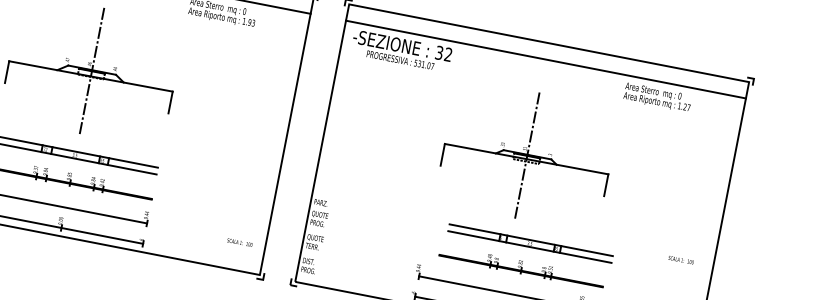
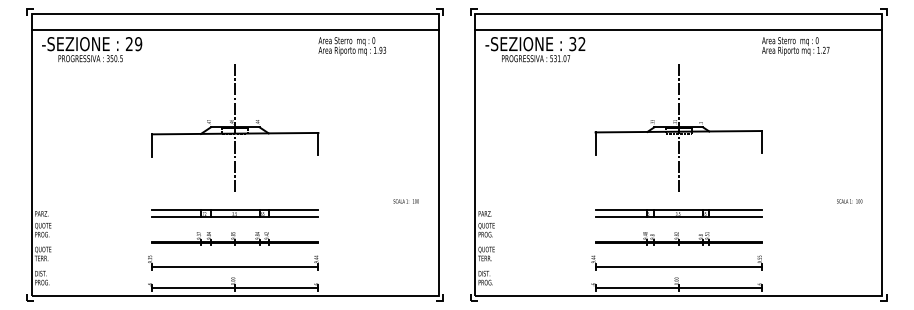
text: (239, 242) -> (405, 201), moved
part: (530, 243) -> (678, 213), moved
part: (521, 266) -> (678, 238), moved

